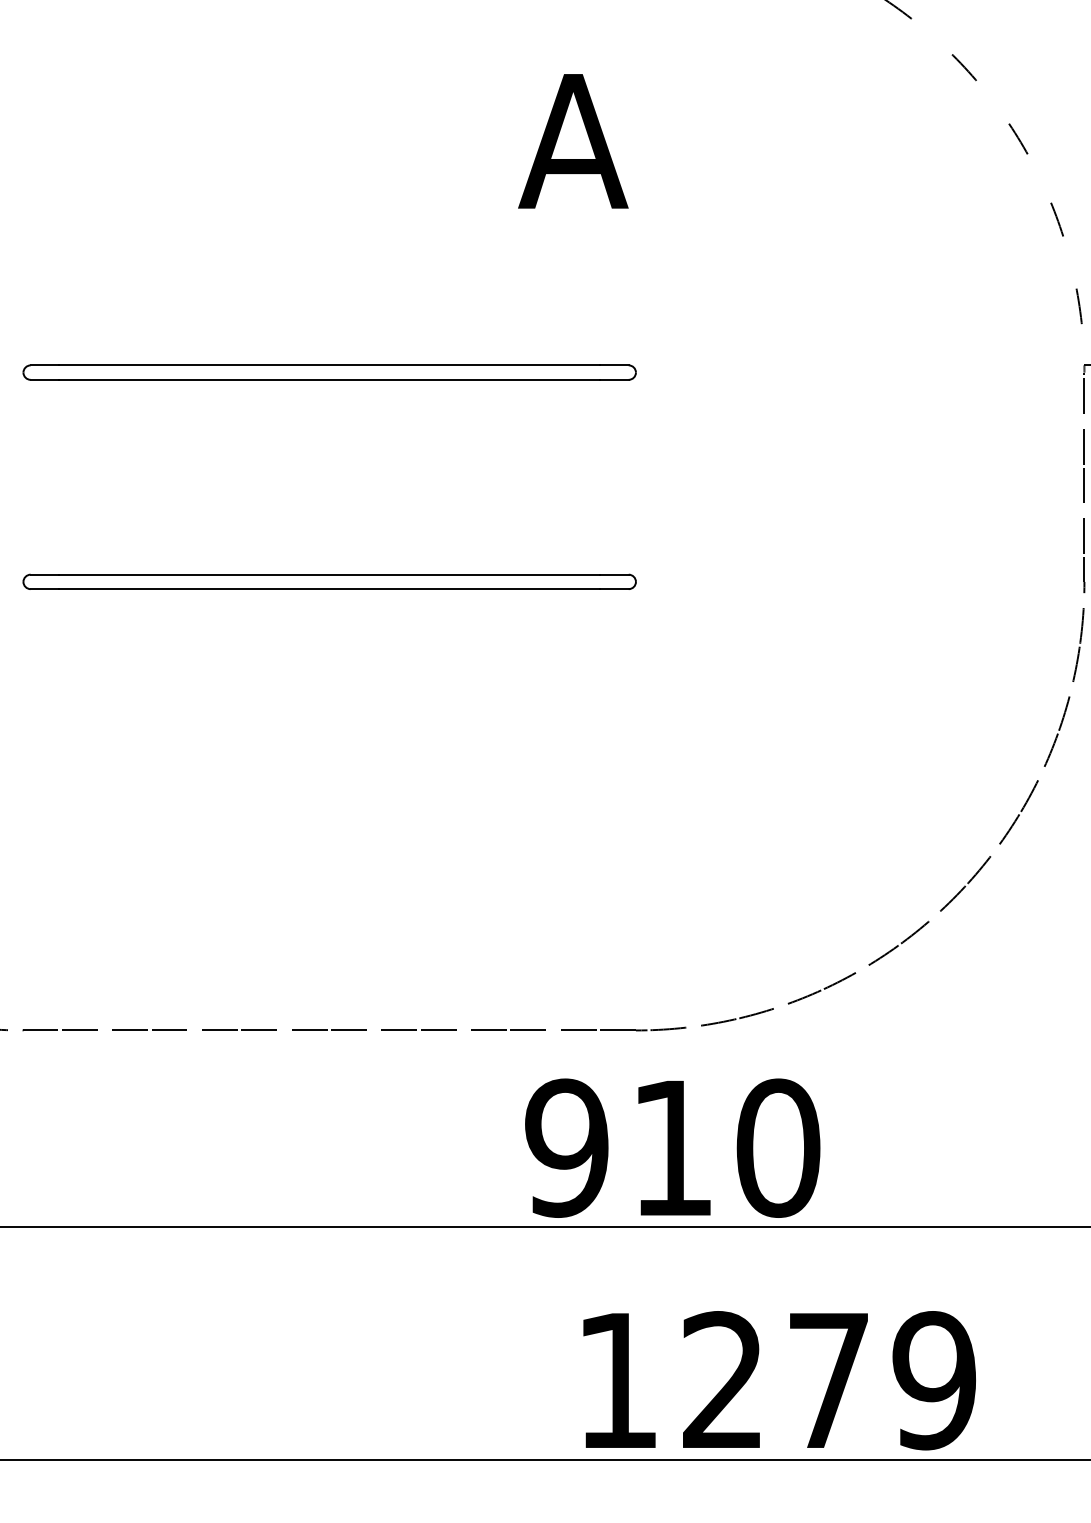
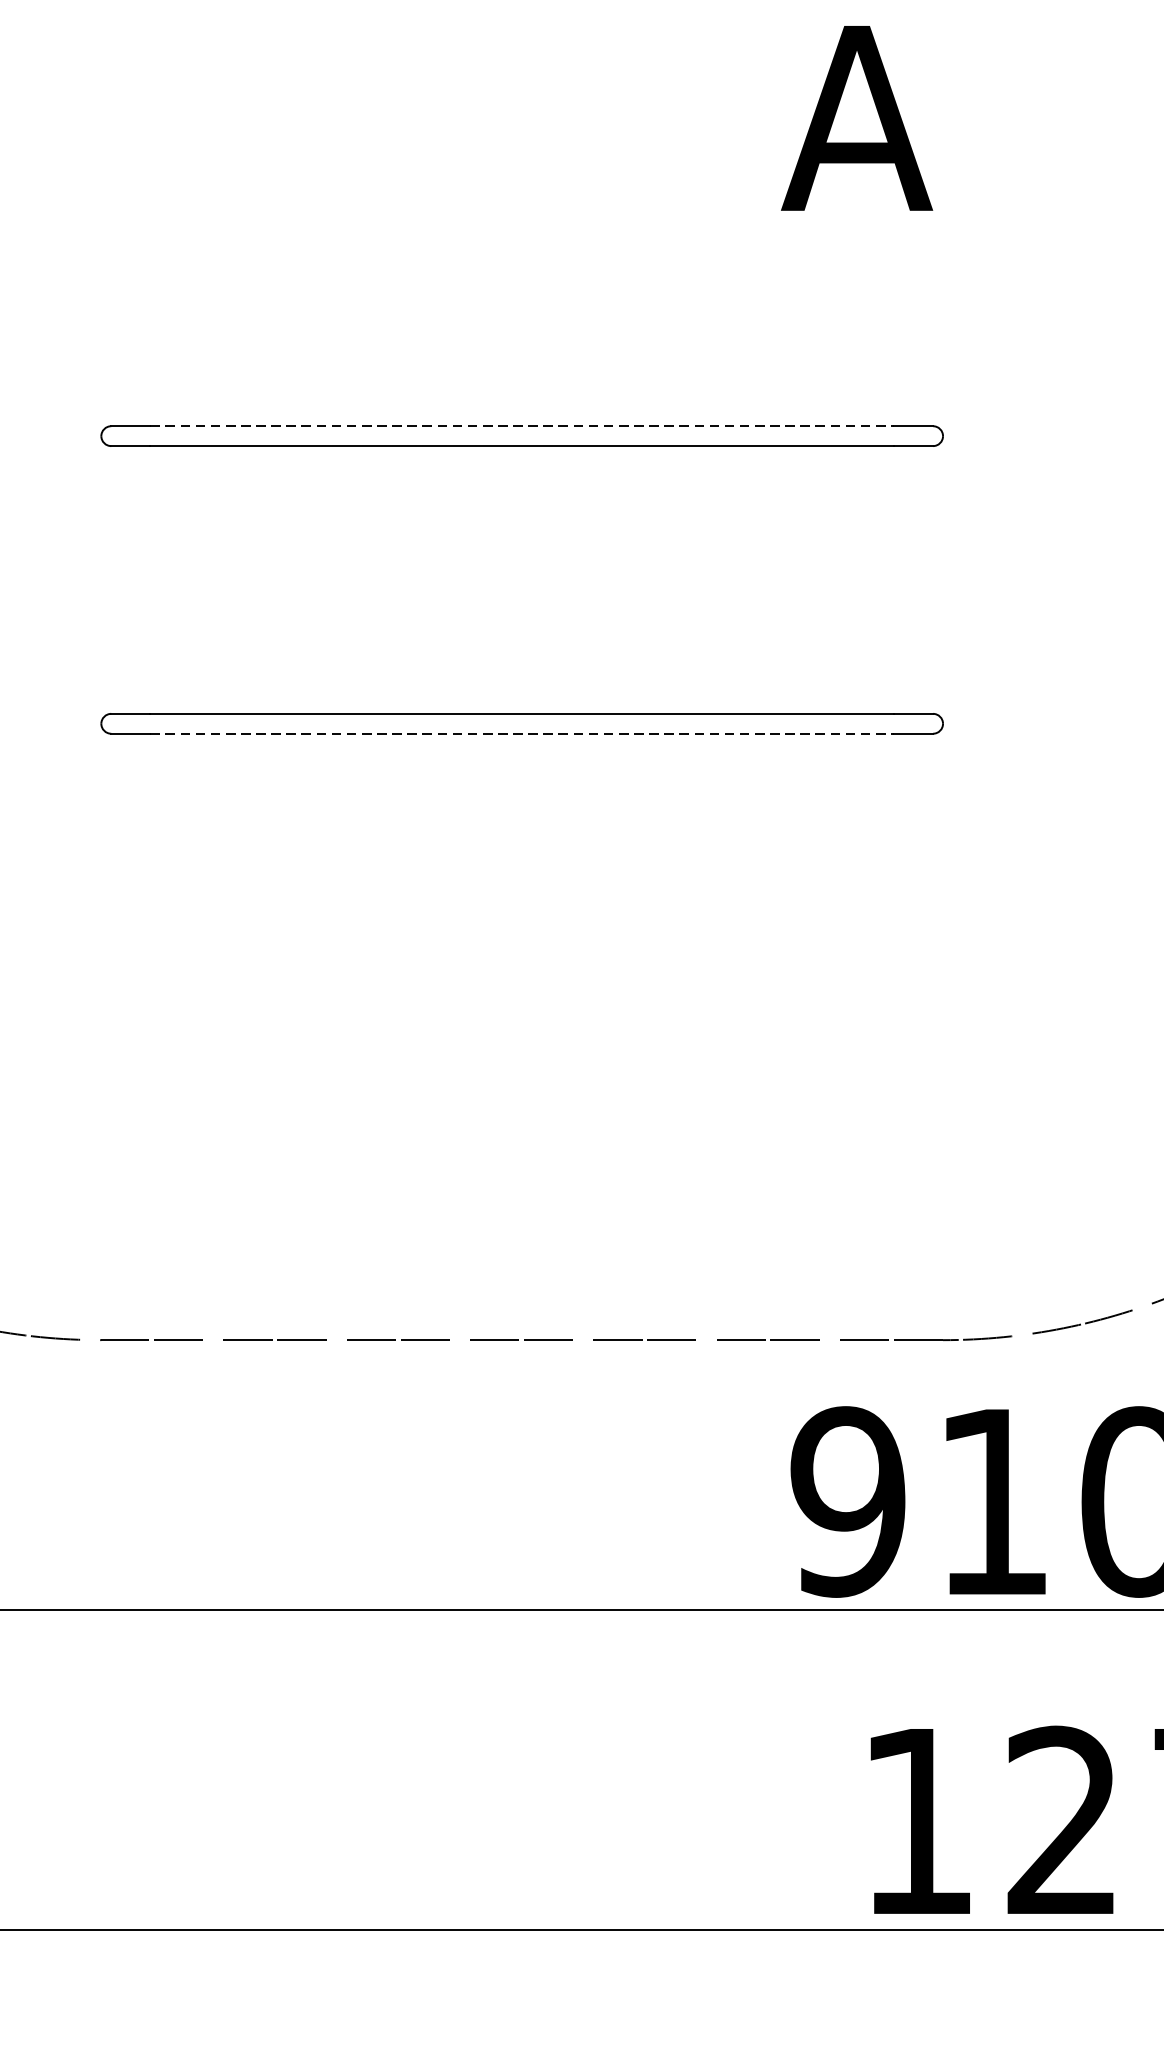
line: (329, 365) -> (521, 426), solid -> dashed
line: (329, 589) -> (521, 734), solid -> dashed

